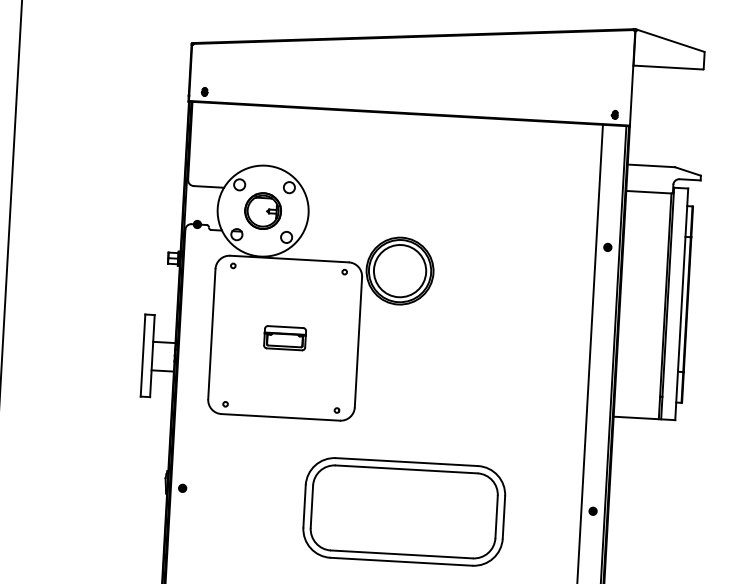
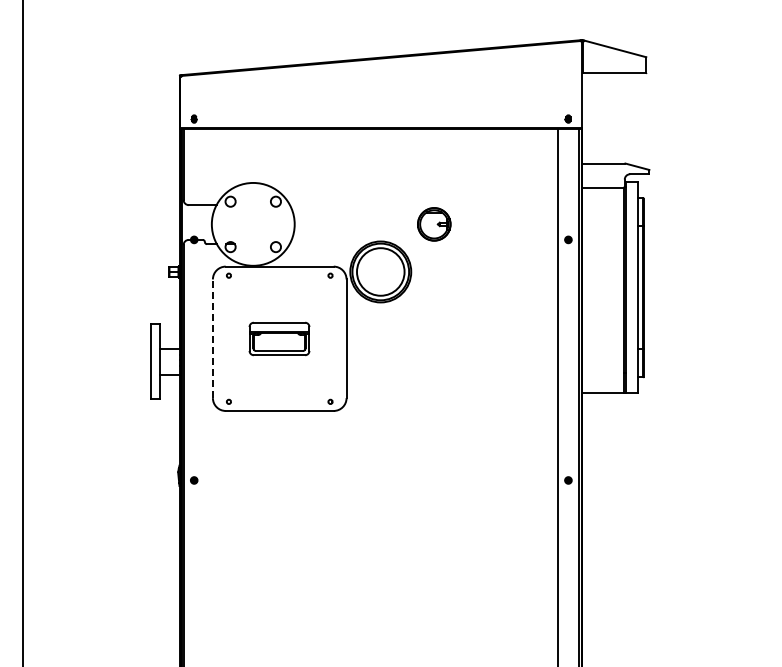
part: (263, 211) -> (434, 224), moved
line: (211, 333) -> (212, 338), solid -> dashed
part: (284, 337) -> (279, 338), size x1.6
part: (403, 511) -> (396, 490), removed

